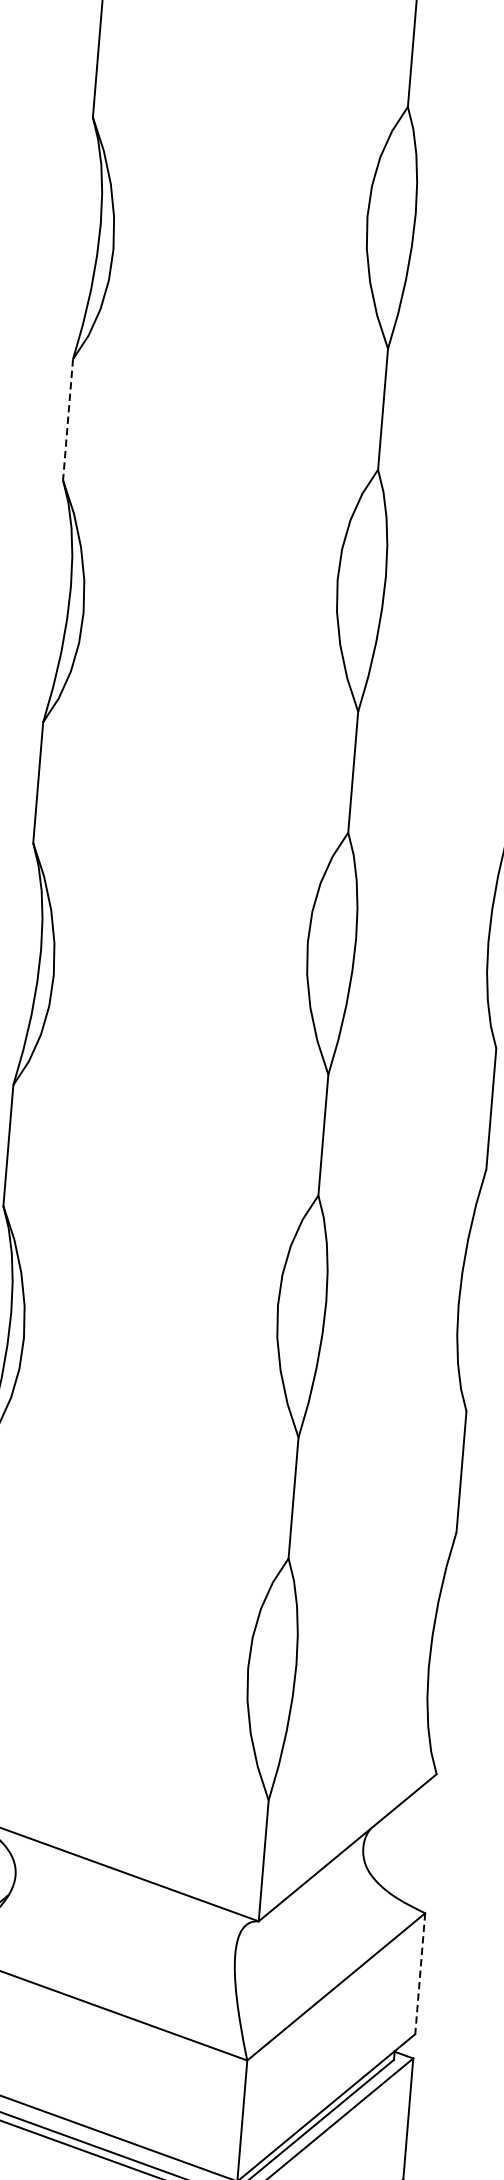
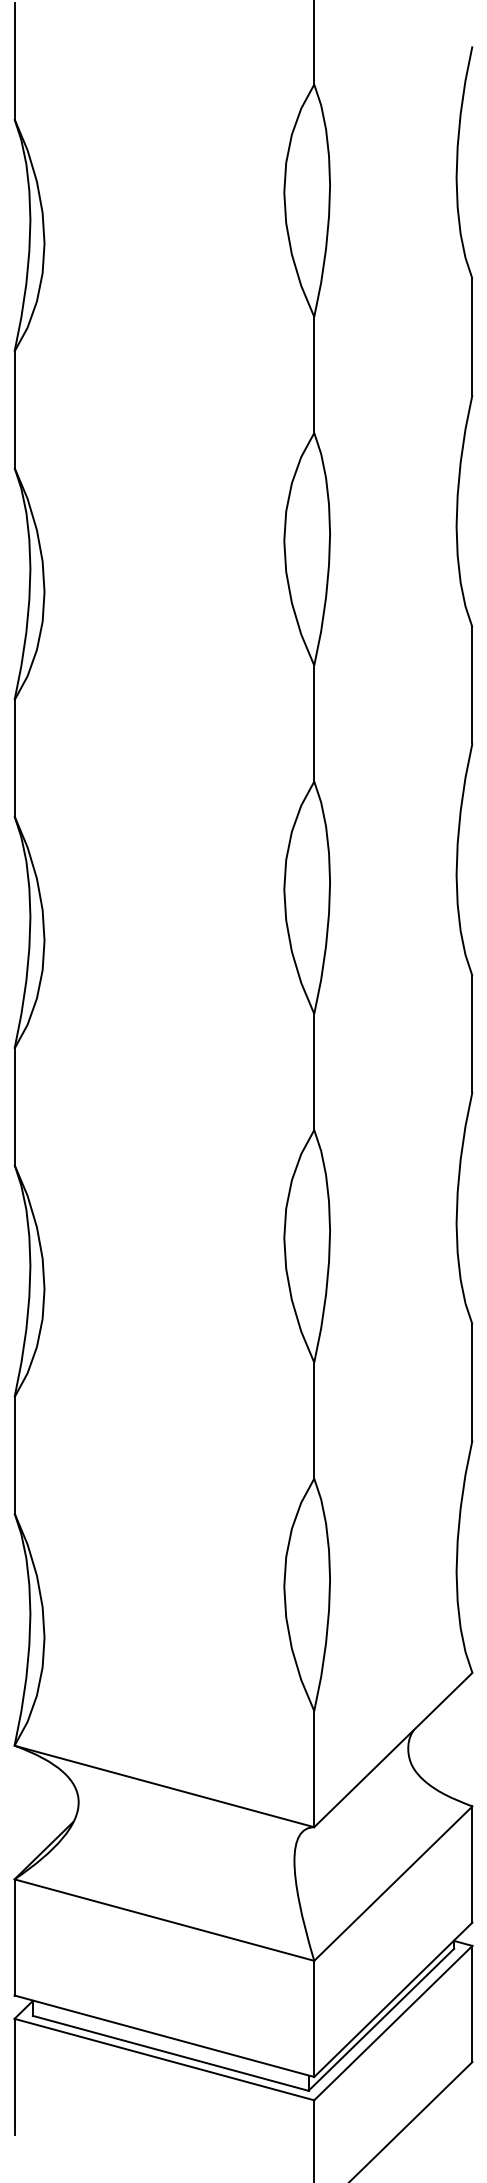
line: (67, 420) -> (14, 410), dashed -> solid
line: (420, 1974) -> (472, 1865), dashed -> solid

